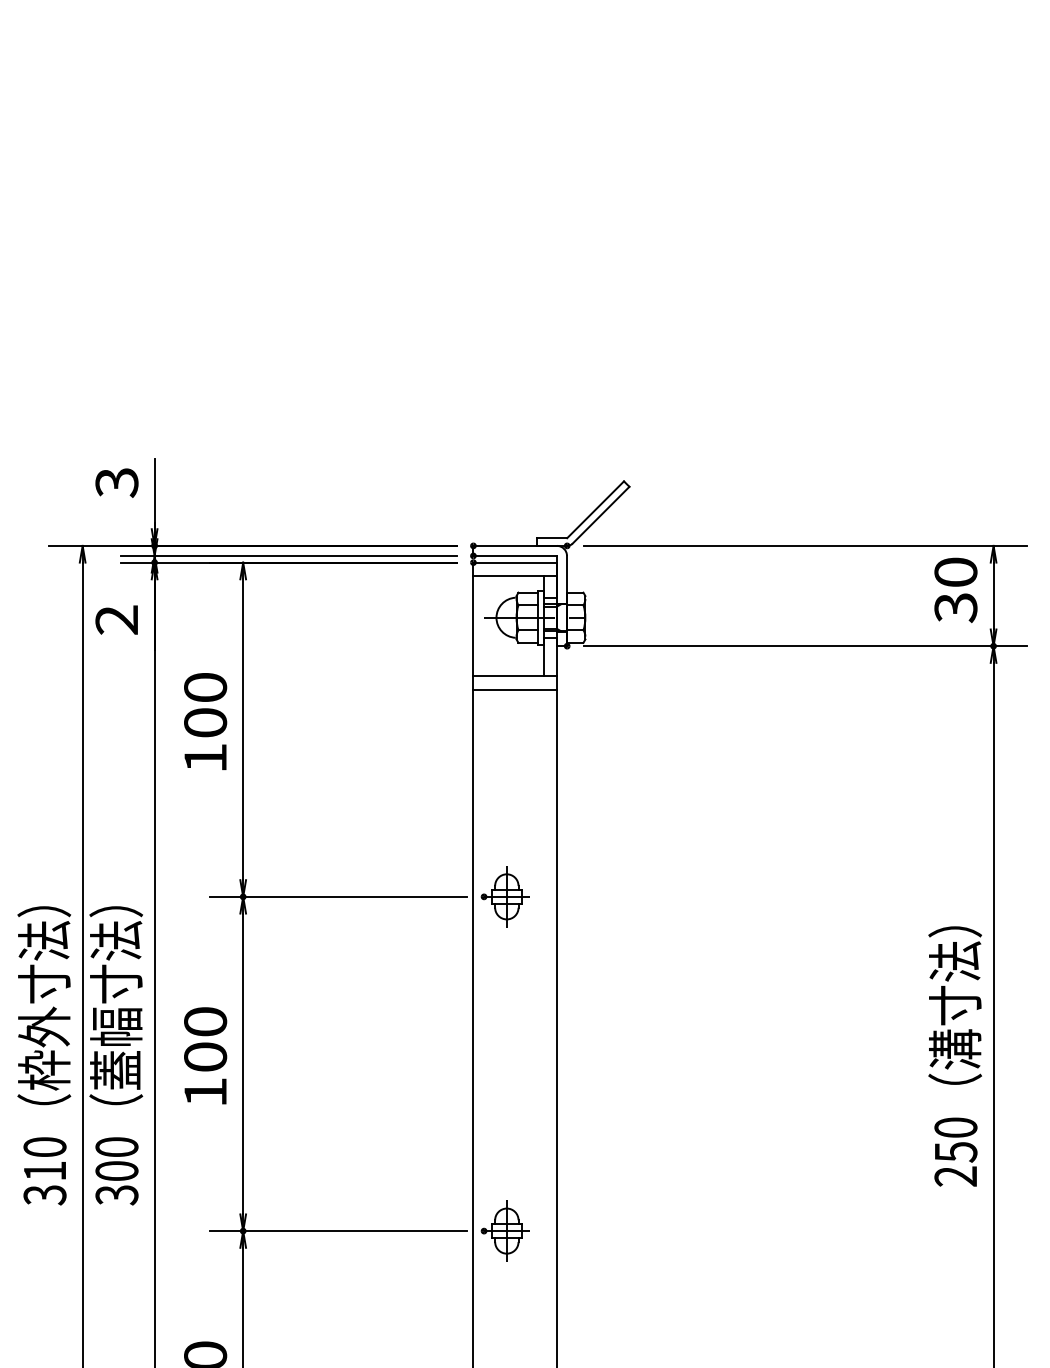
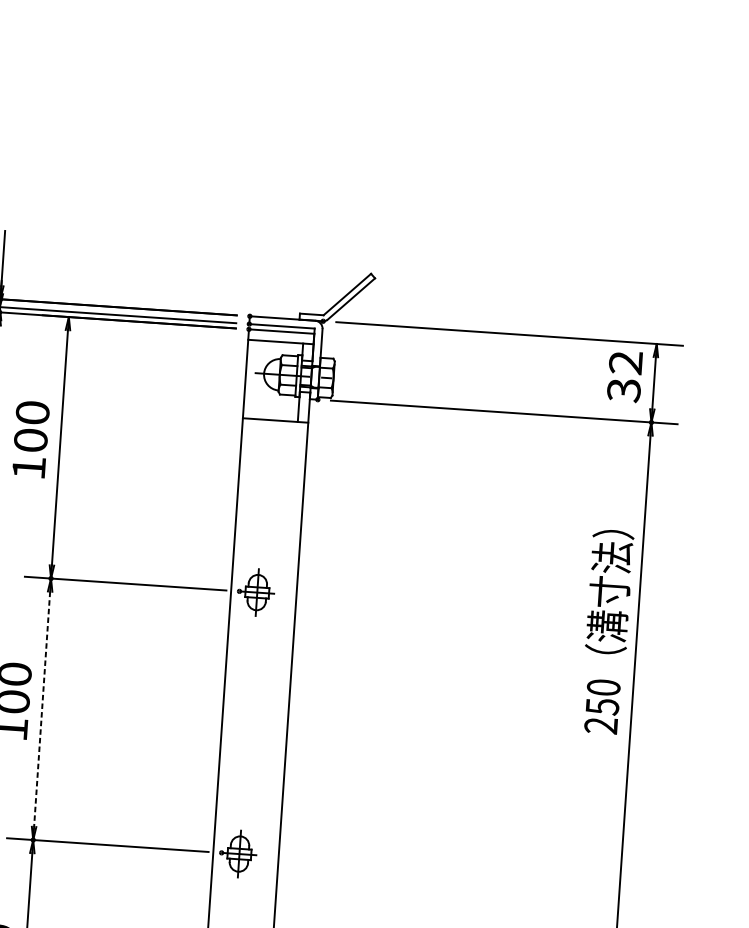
text: (955, 572) -> (625, 362), 30 -> 32
line: (514, 689) -> (274, 430), removed
text: (954, 1056) -> (606, 631), moved
line: (243, 1064) -> (42, 709), solid -> dashed

